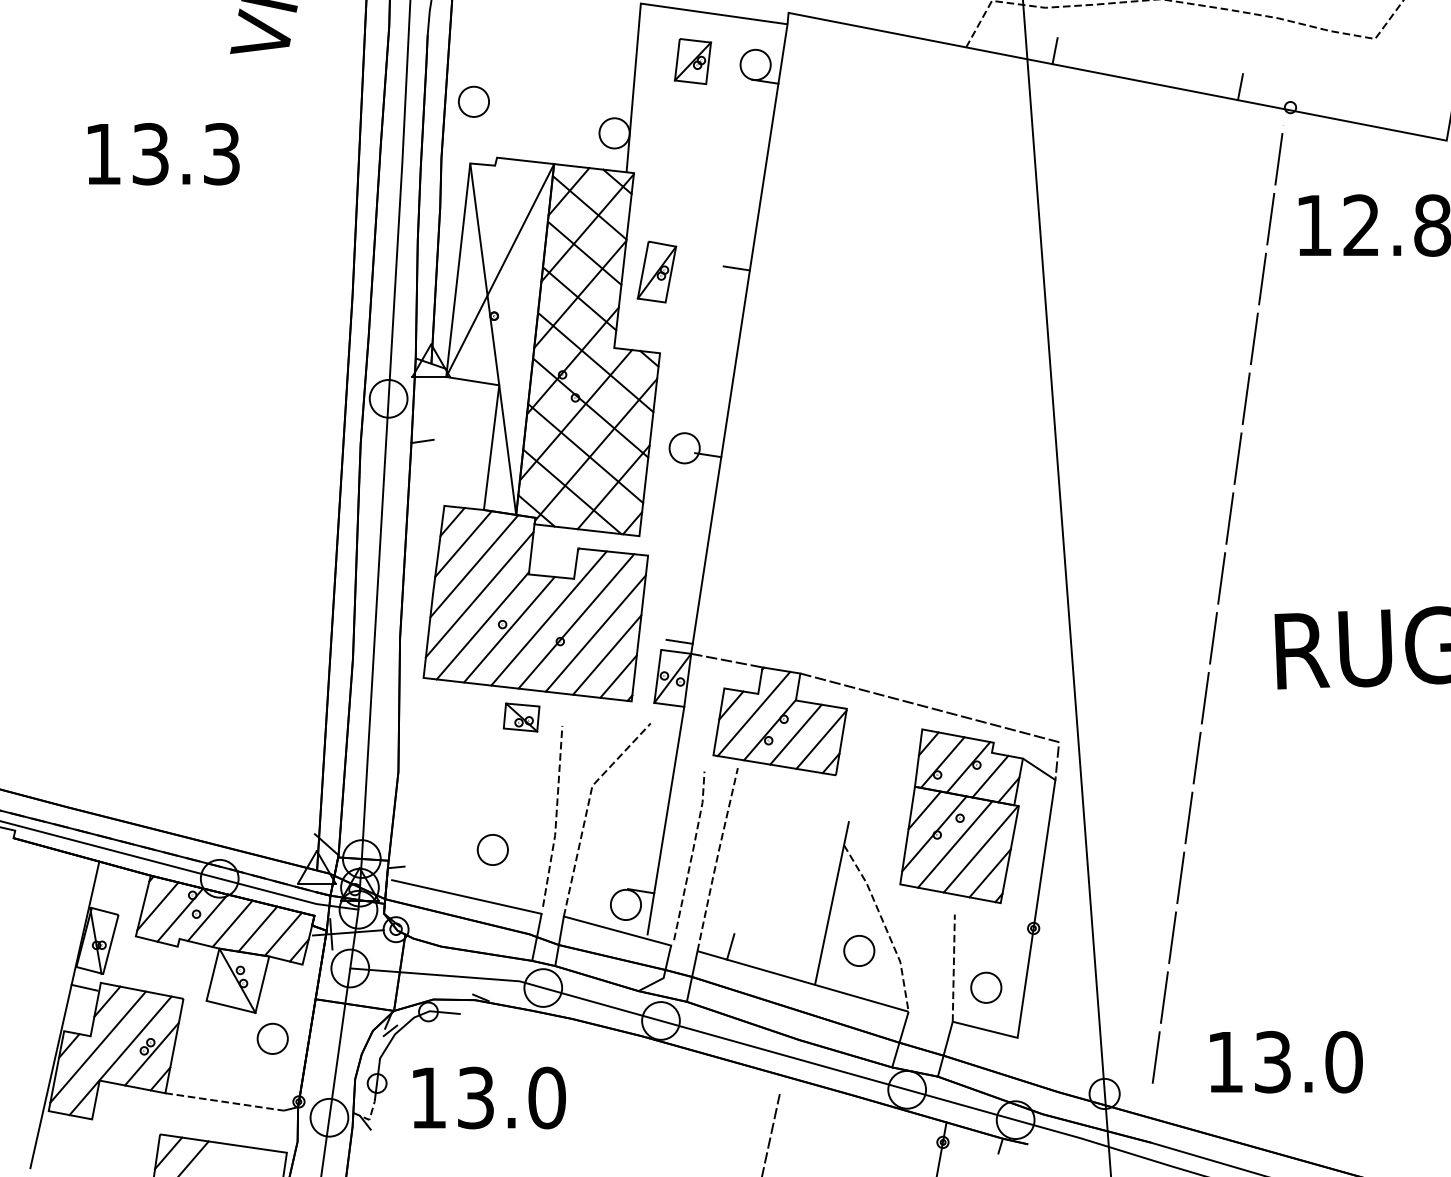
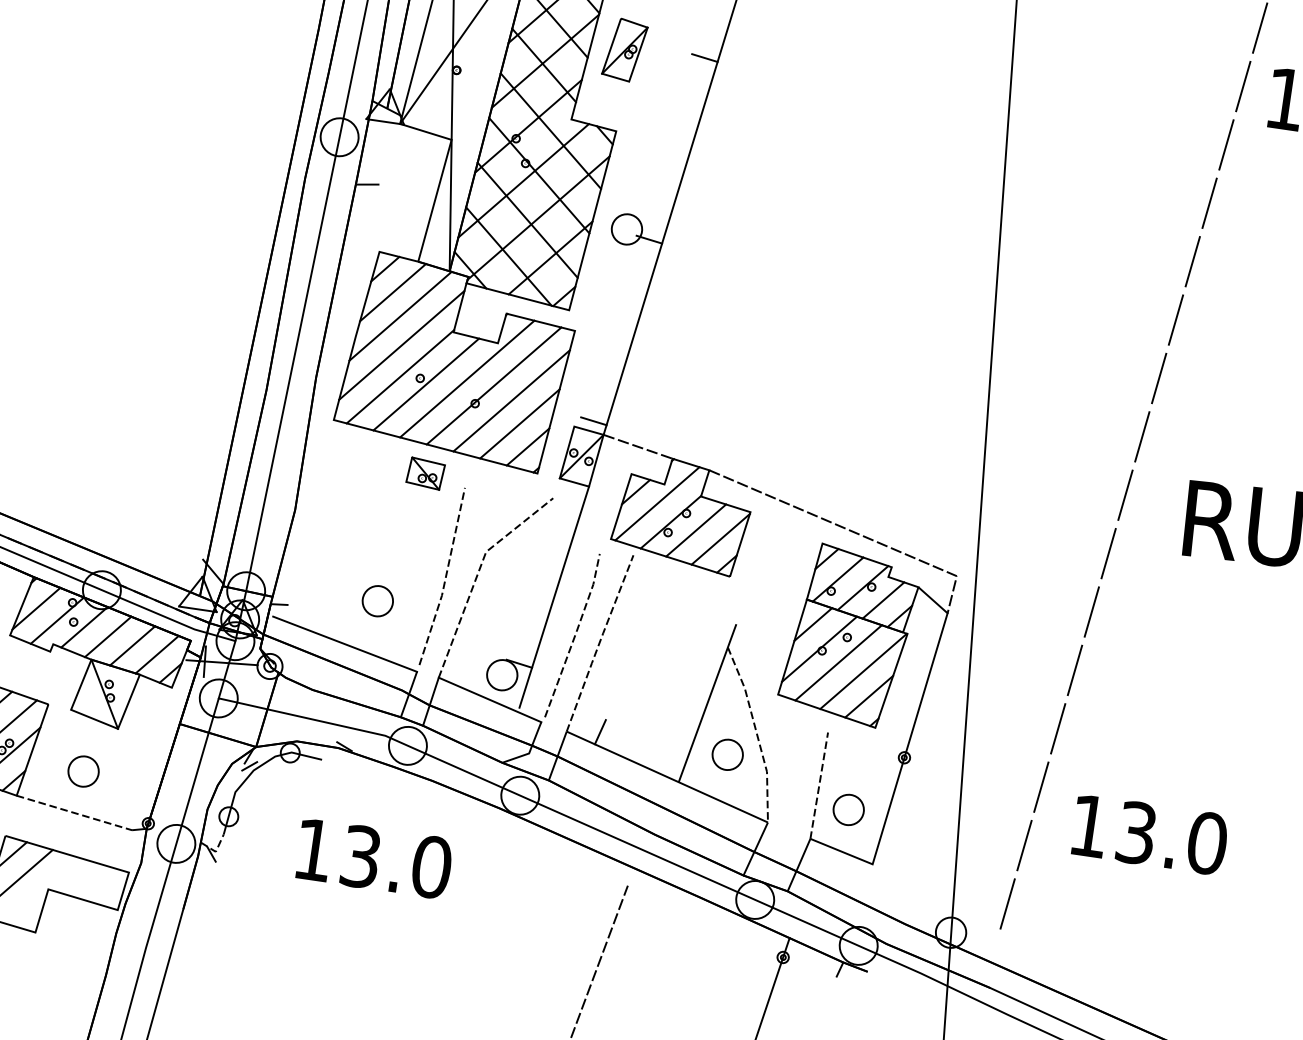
part: (272, 1038) -> (83, 771), moved
text: (1286, 1062) -> (1150, 835), moved
text: (489, 1097) -> (374, 858), moved

